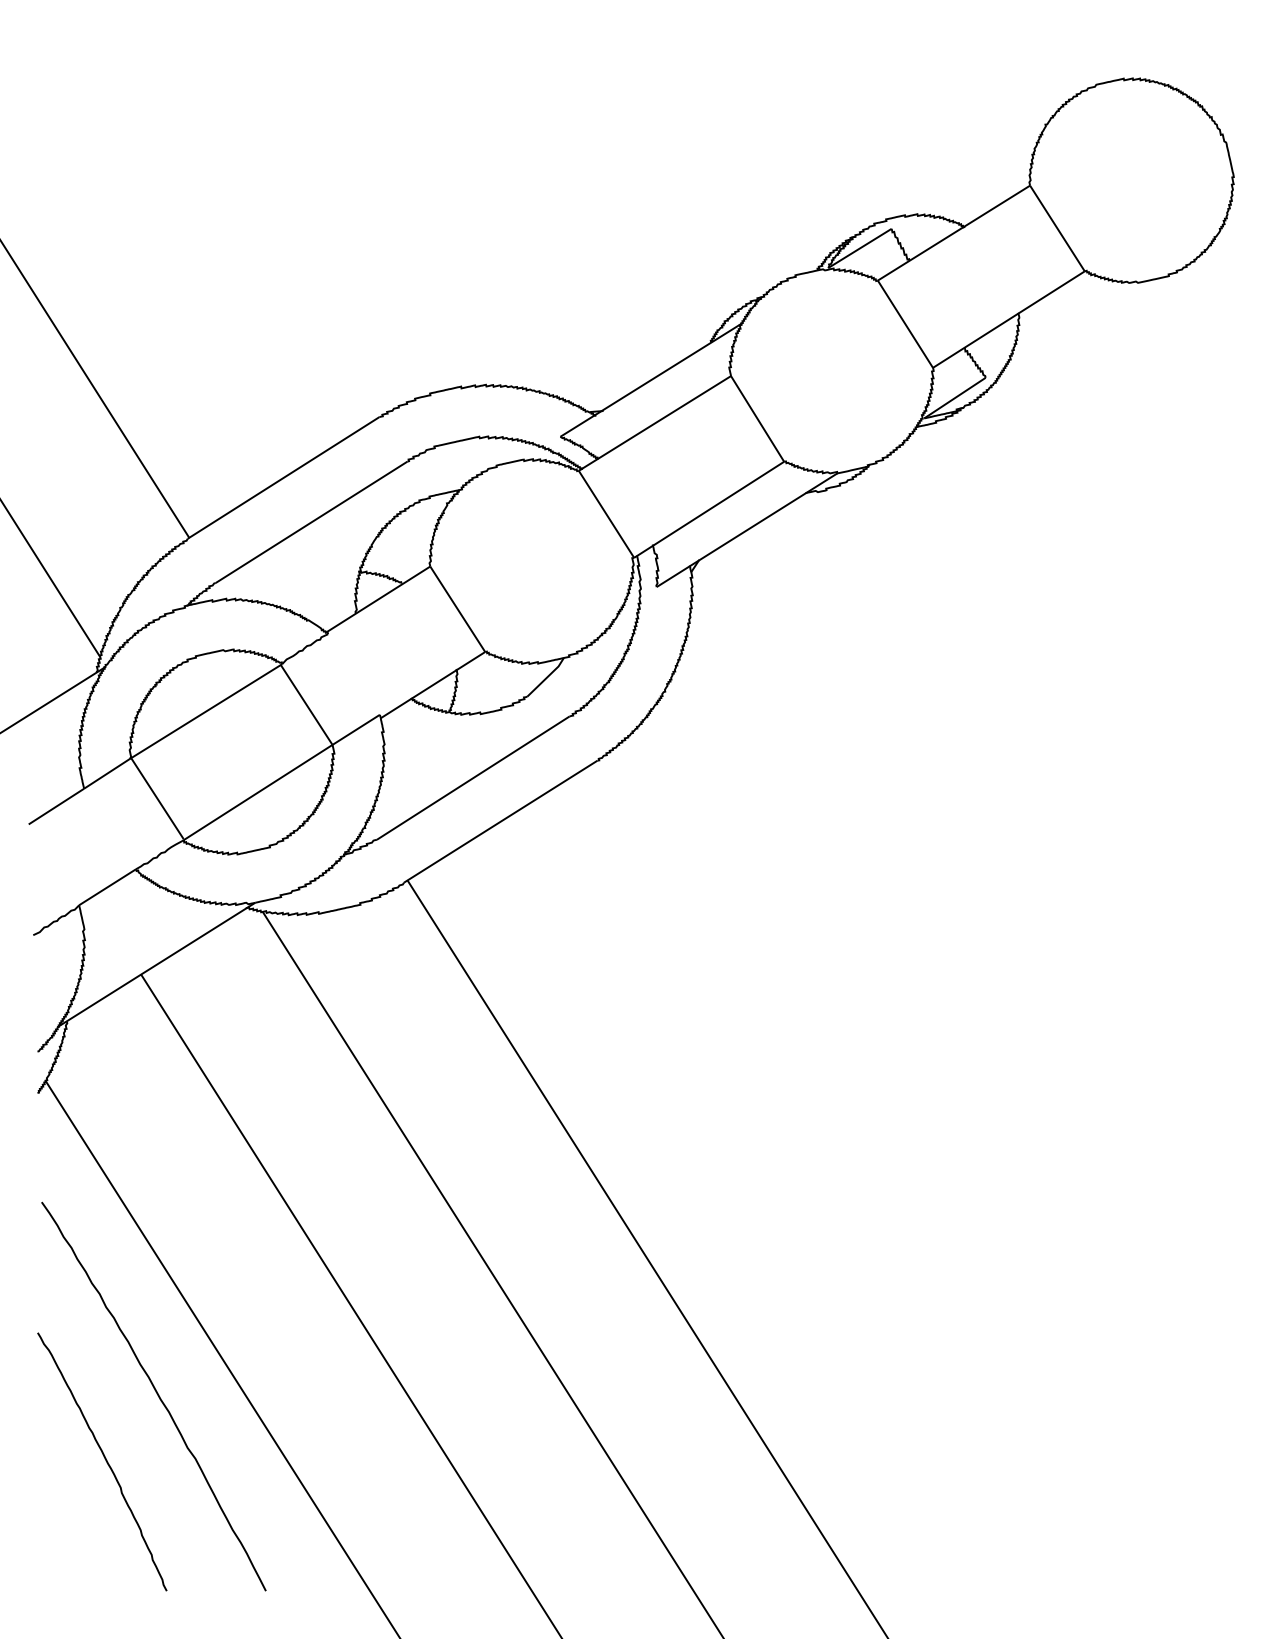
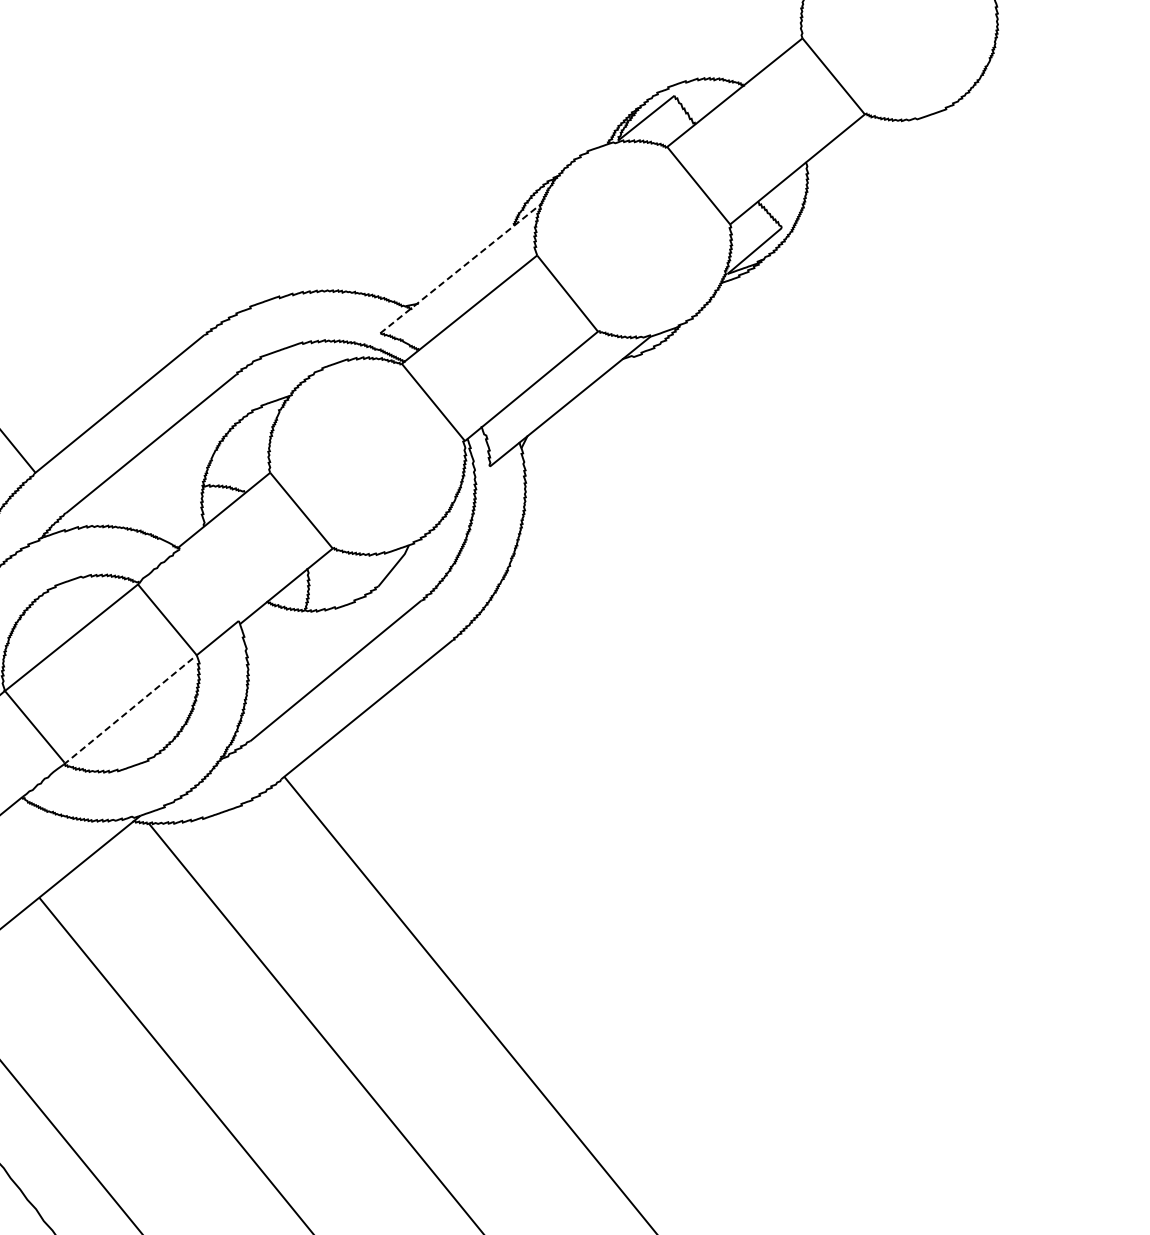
line: (651, 379) -> (461, 267), solid -> dashed
line: (257, 792) -> (130, 709), solid -> dashed

